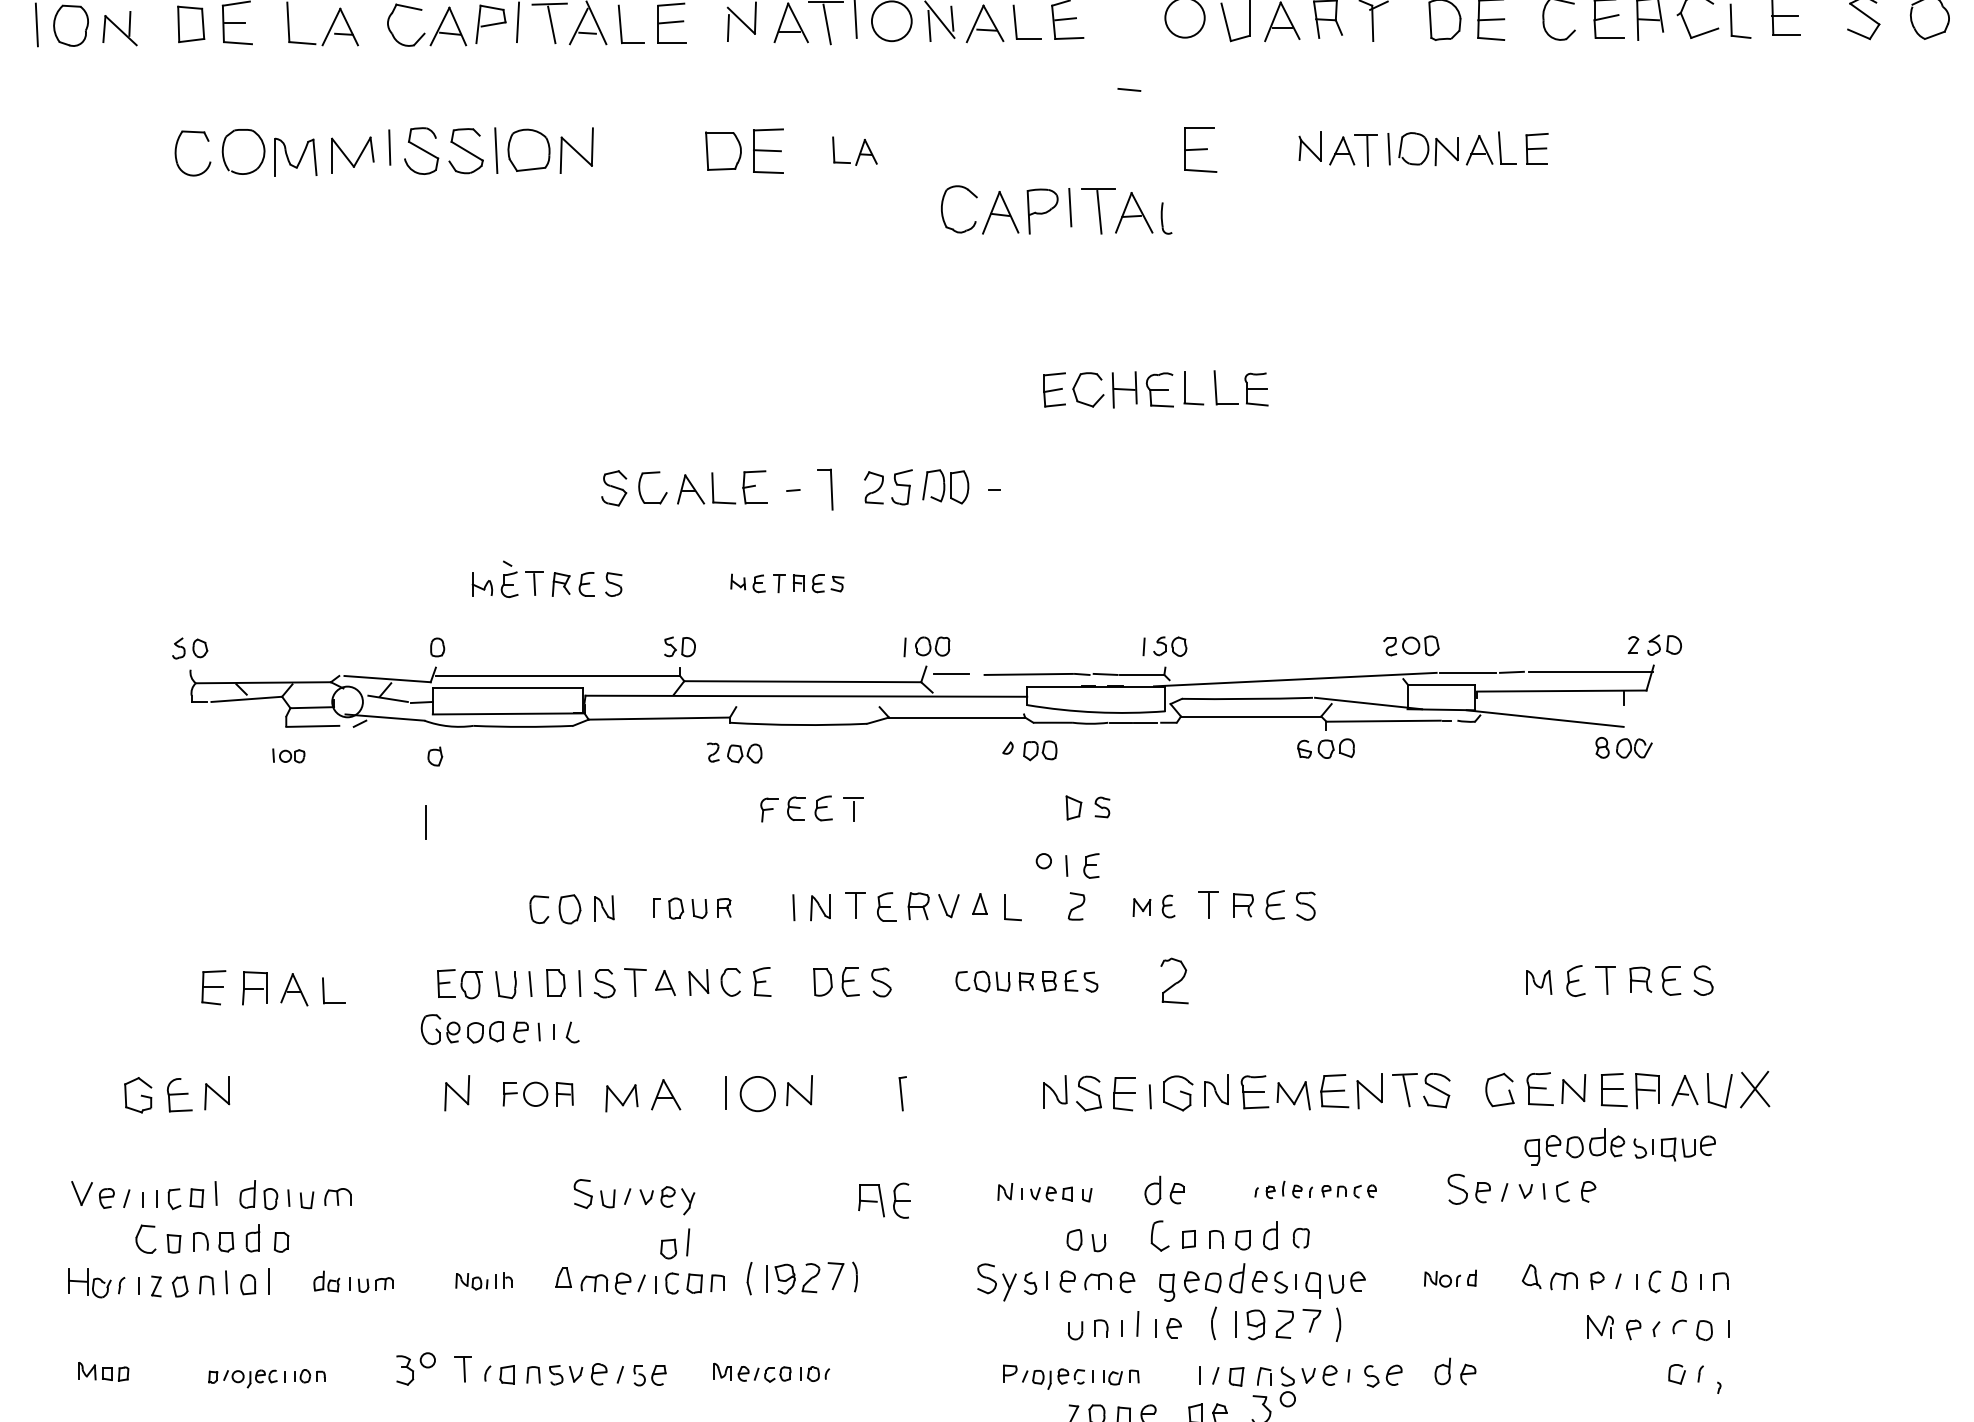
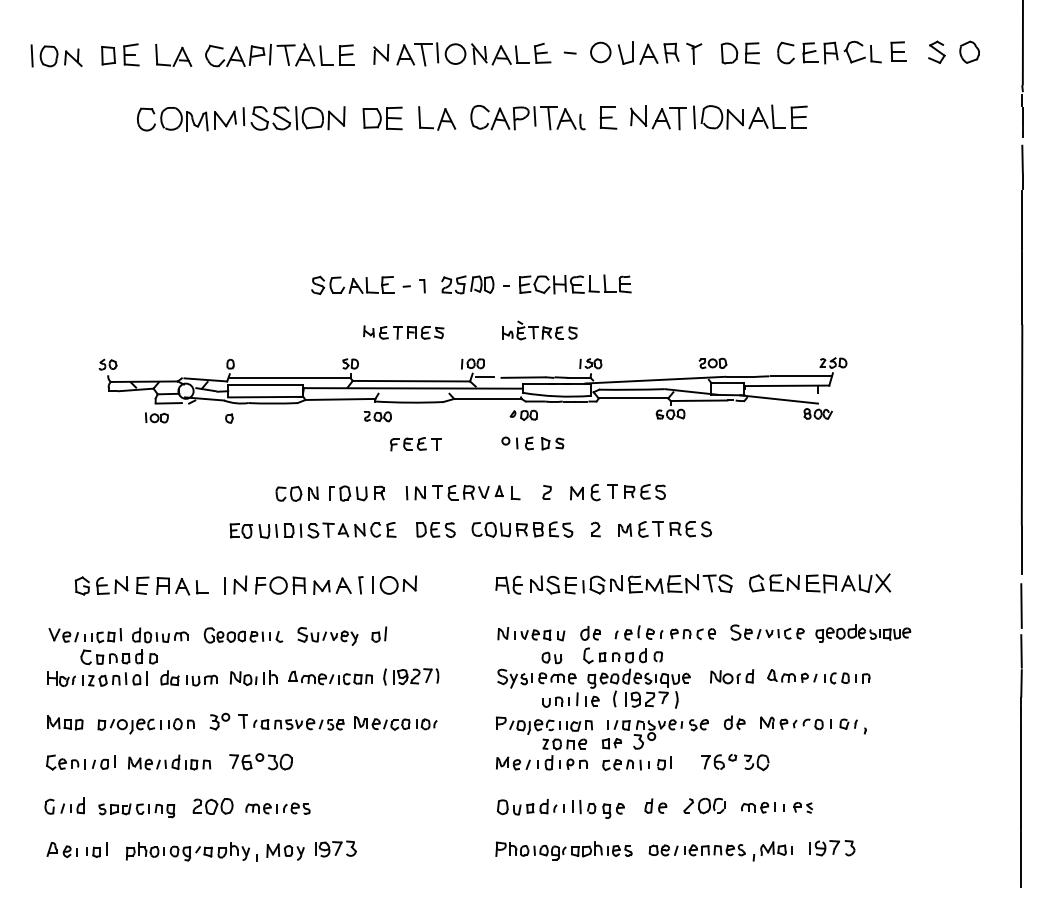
line: (1127, 88) -> (569, 52), moved
part: (1422, 149) -> (718, 117), size x1.43
part: (384, 151) -> (241, 118), moved
part: (855, 151) -> (437, 118), size x1.67
part: (1055, 209) -> (527, 117), moved
part: (1156, 389) -> (575, 284), moved
part: (825, 490) -> (422, 286), size x0.62
part: (546, 579) -> (539, 330), moved
part: (786, 583) -> (403, 332), size x1.43
part: (287, 754) -> (156, 417), size x1.43
line: (425, 821) -> (224, 585), moved
part: (1067, 866) -> (517, 443), moved
part: (1154, 906) -> (585, 492), size x1.43
part: (691, 908) -> (356, 493), size x1.43
part: (1026, 981) -> (522, 529), size x1.43
part: (1174, 981) -> (595, 529), size x0.62
part: (1618, 981) -> (664, 529), moved
part: (273, 987) -> (172, 585), moved
part: (499, 1029) -> (243, 635), moved
part: (538, 1094) -> (280, 585), size x1.43
part: (901, 1094) -> (360, 585), moved
part: (1620, 1146) -> (863, 633), moved
part: (1315, 1189) -> (665, 632), size x1.67
part: (1045, 1193) -> (531, 634), size x1.43
part: (883, 1199) -> (508, 584), moved
part: (675, 1243) -> (379, 634), moved
part: (1451, 1277) -> (732, 676), size x1.67
part: (483, 1279) -> (253, 677), size x1.67
part: (352, 1282) -> (188, 678), size x1.43
part: (1656, 1328) -> (795, 723), moved
part: (104, 1370) -> (65, 722), size x1.43
part: (770, 1372) -> (395, 723), size x1.43
part: (1071, 1376) -> (544, 725), size x1.43
part: (265, 1378) -> (145, 726), size x1.67

